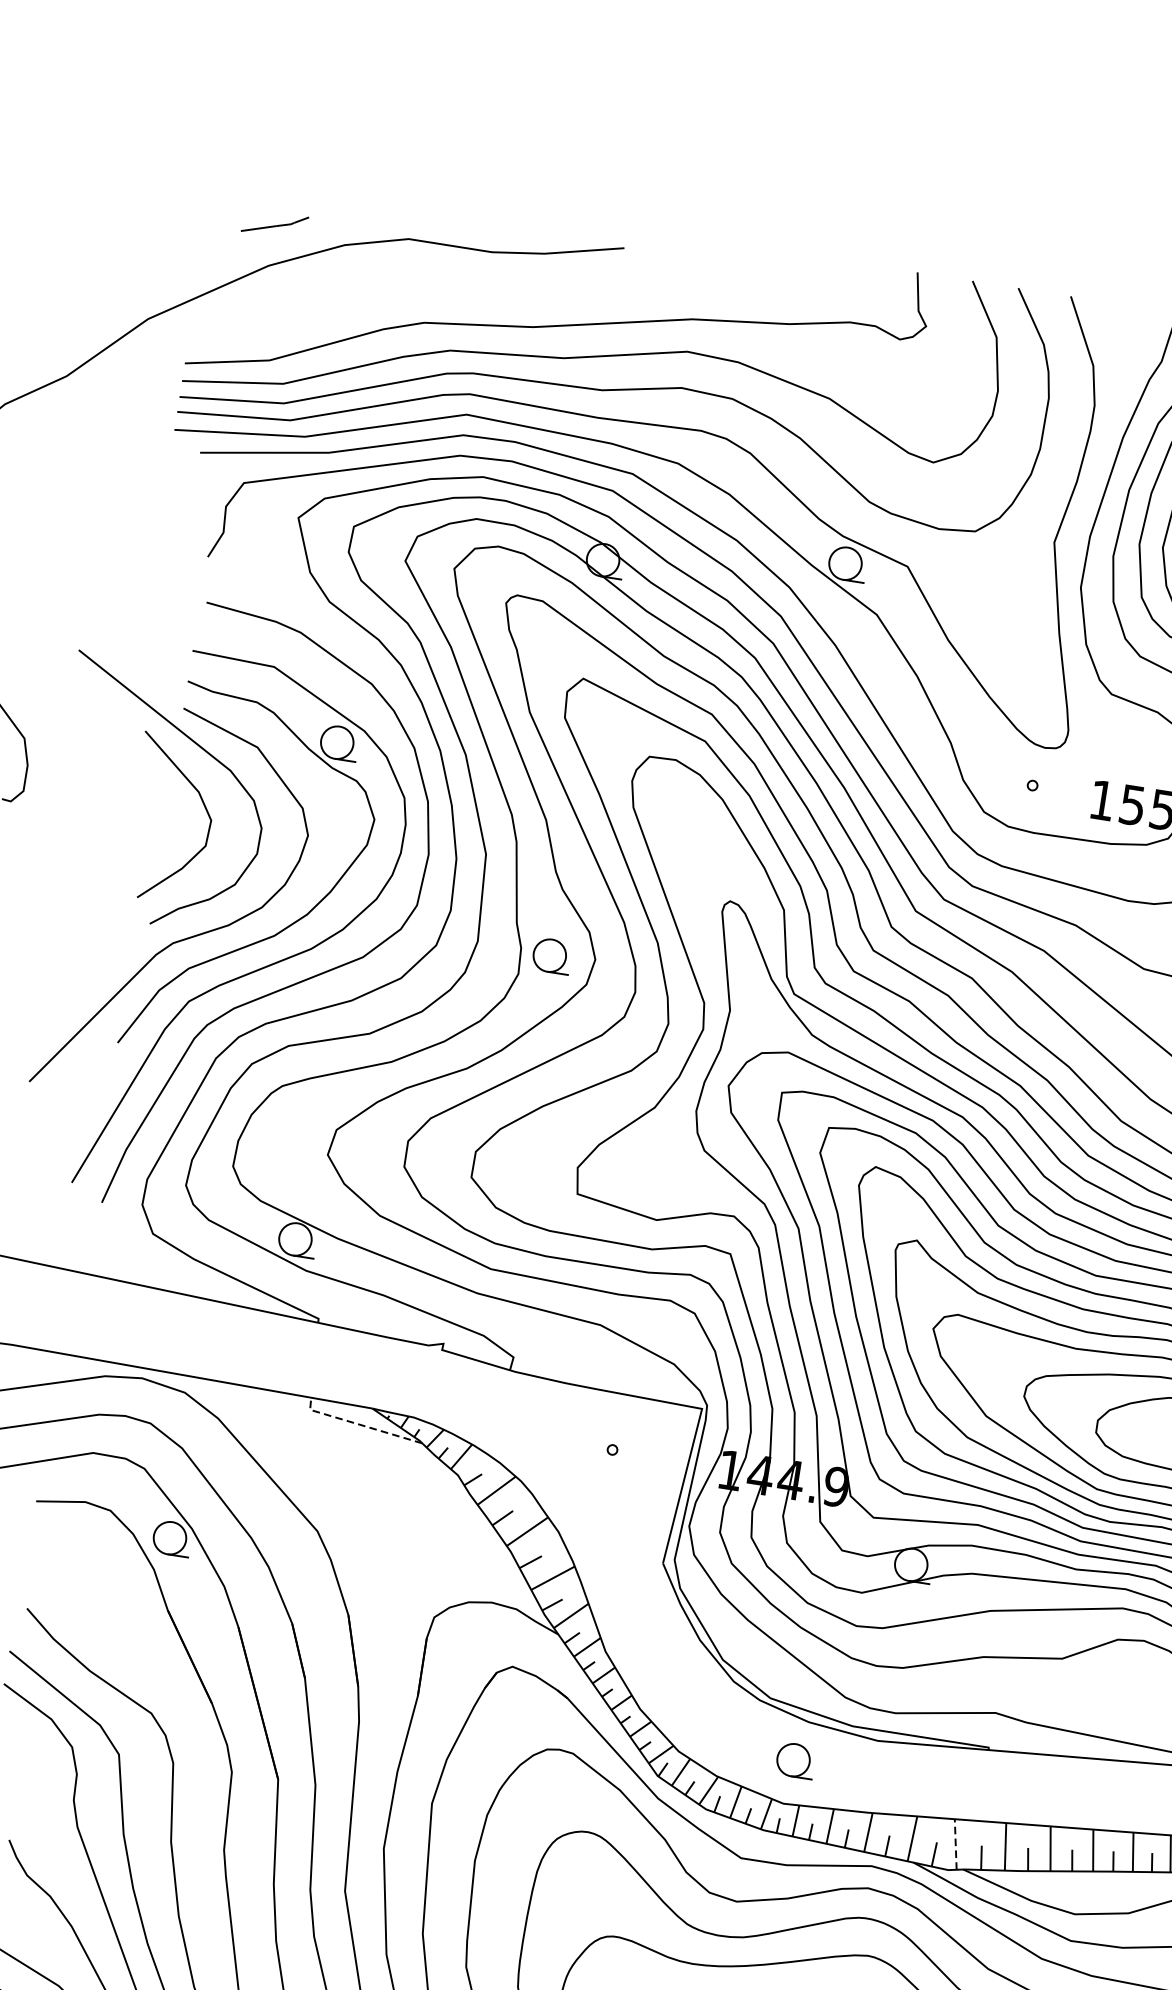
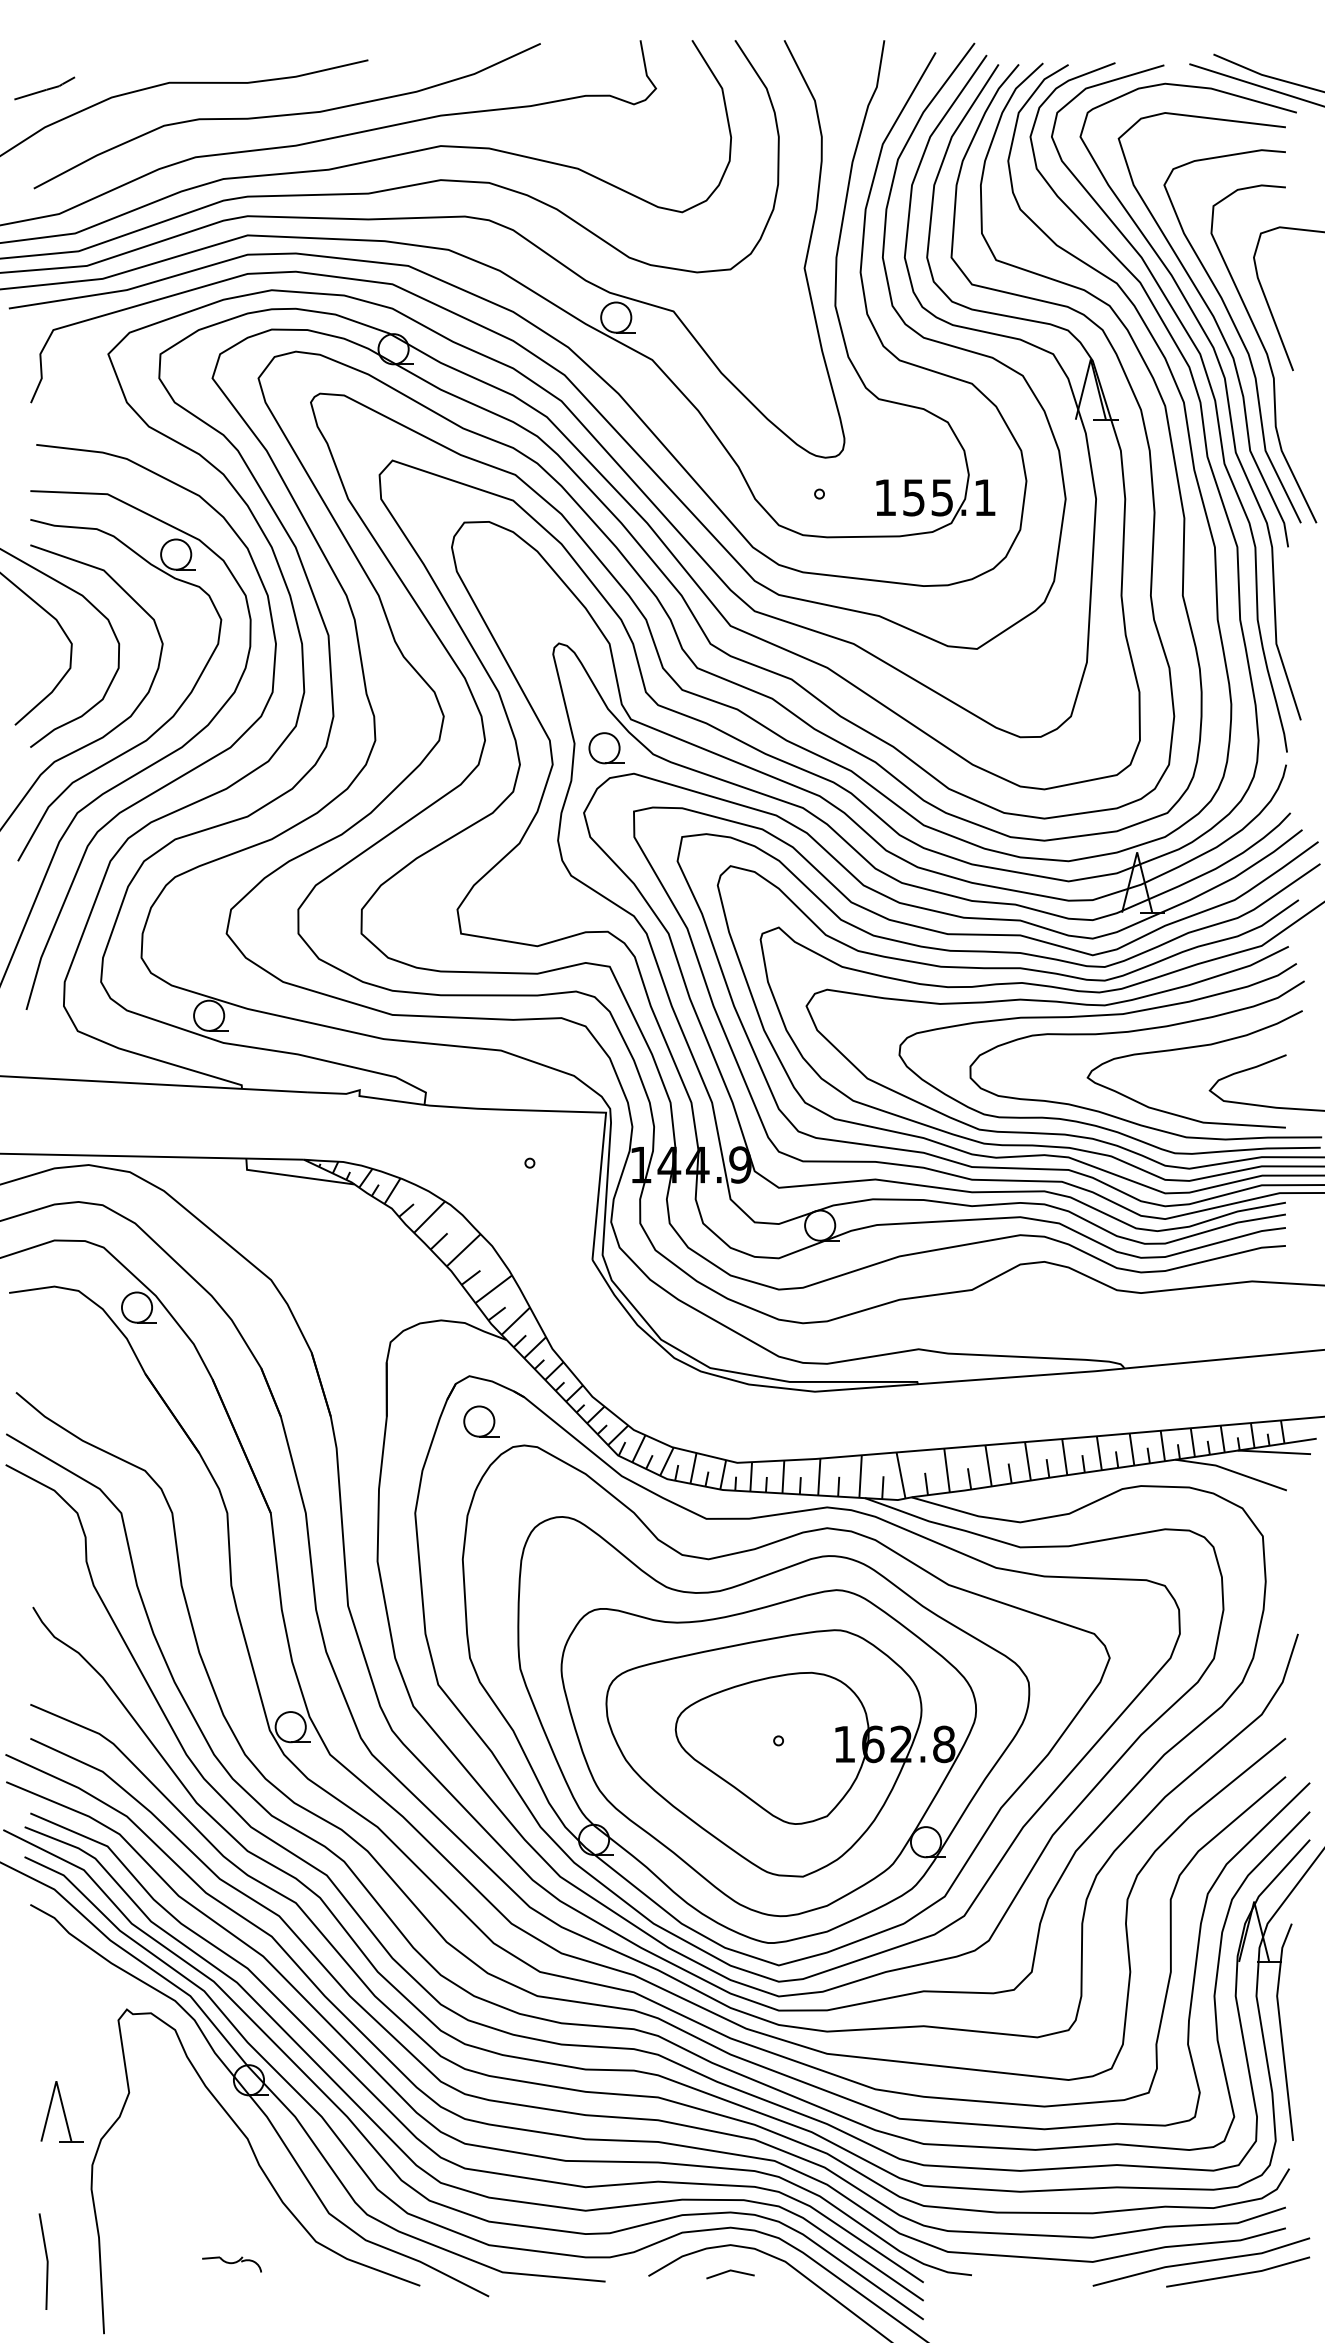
curve: (528, 293) -> (286, 115), added
part: (551, 956) -> (606, 748), moved
line: (359, 1424) -> (294, 1176), dashed -> solid
part: (795, 1760) -> (481, 1421), moved
line: (955, 1844) -> (900, 1475), dashed -> solid

